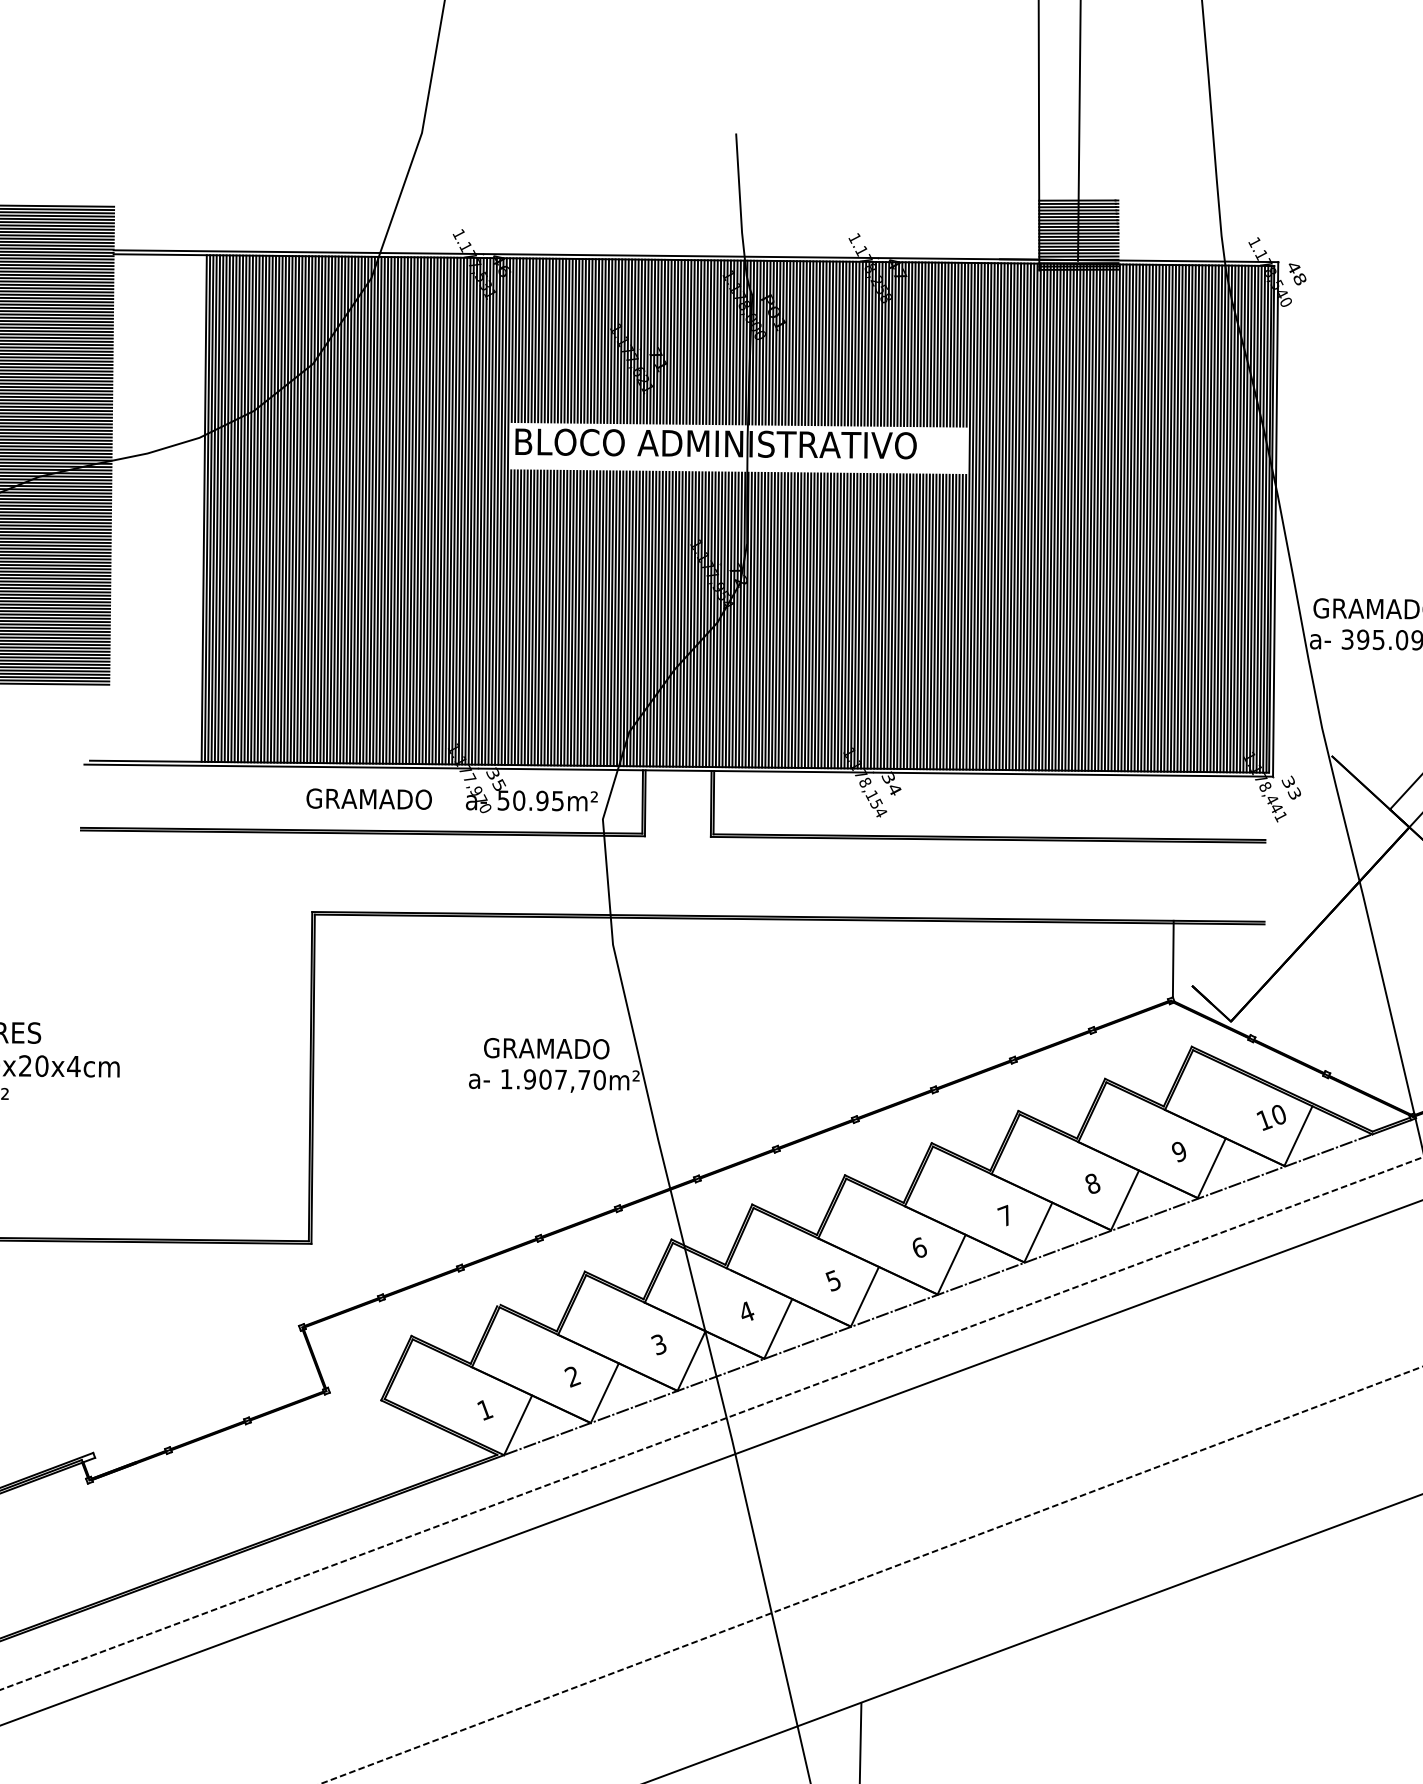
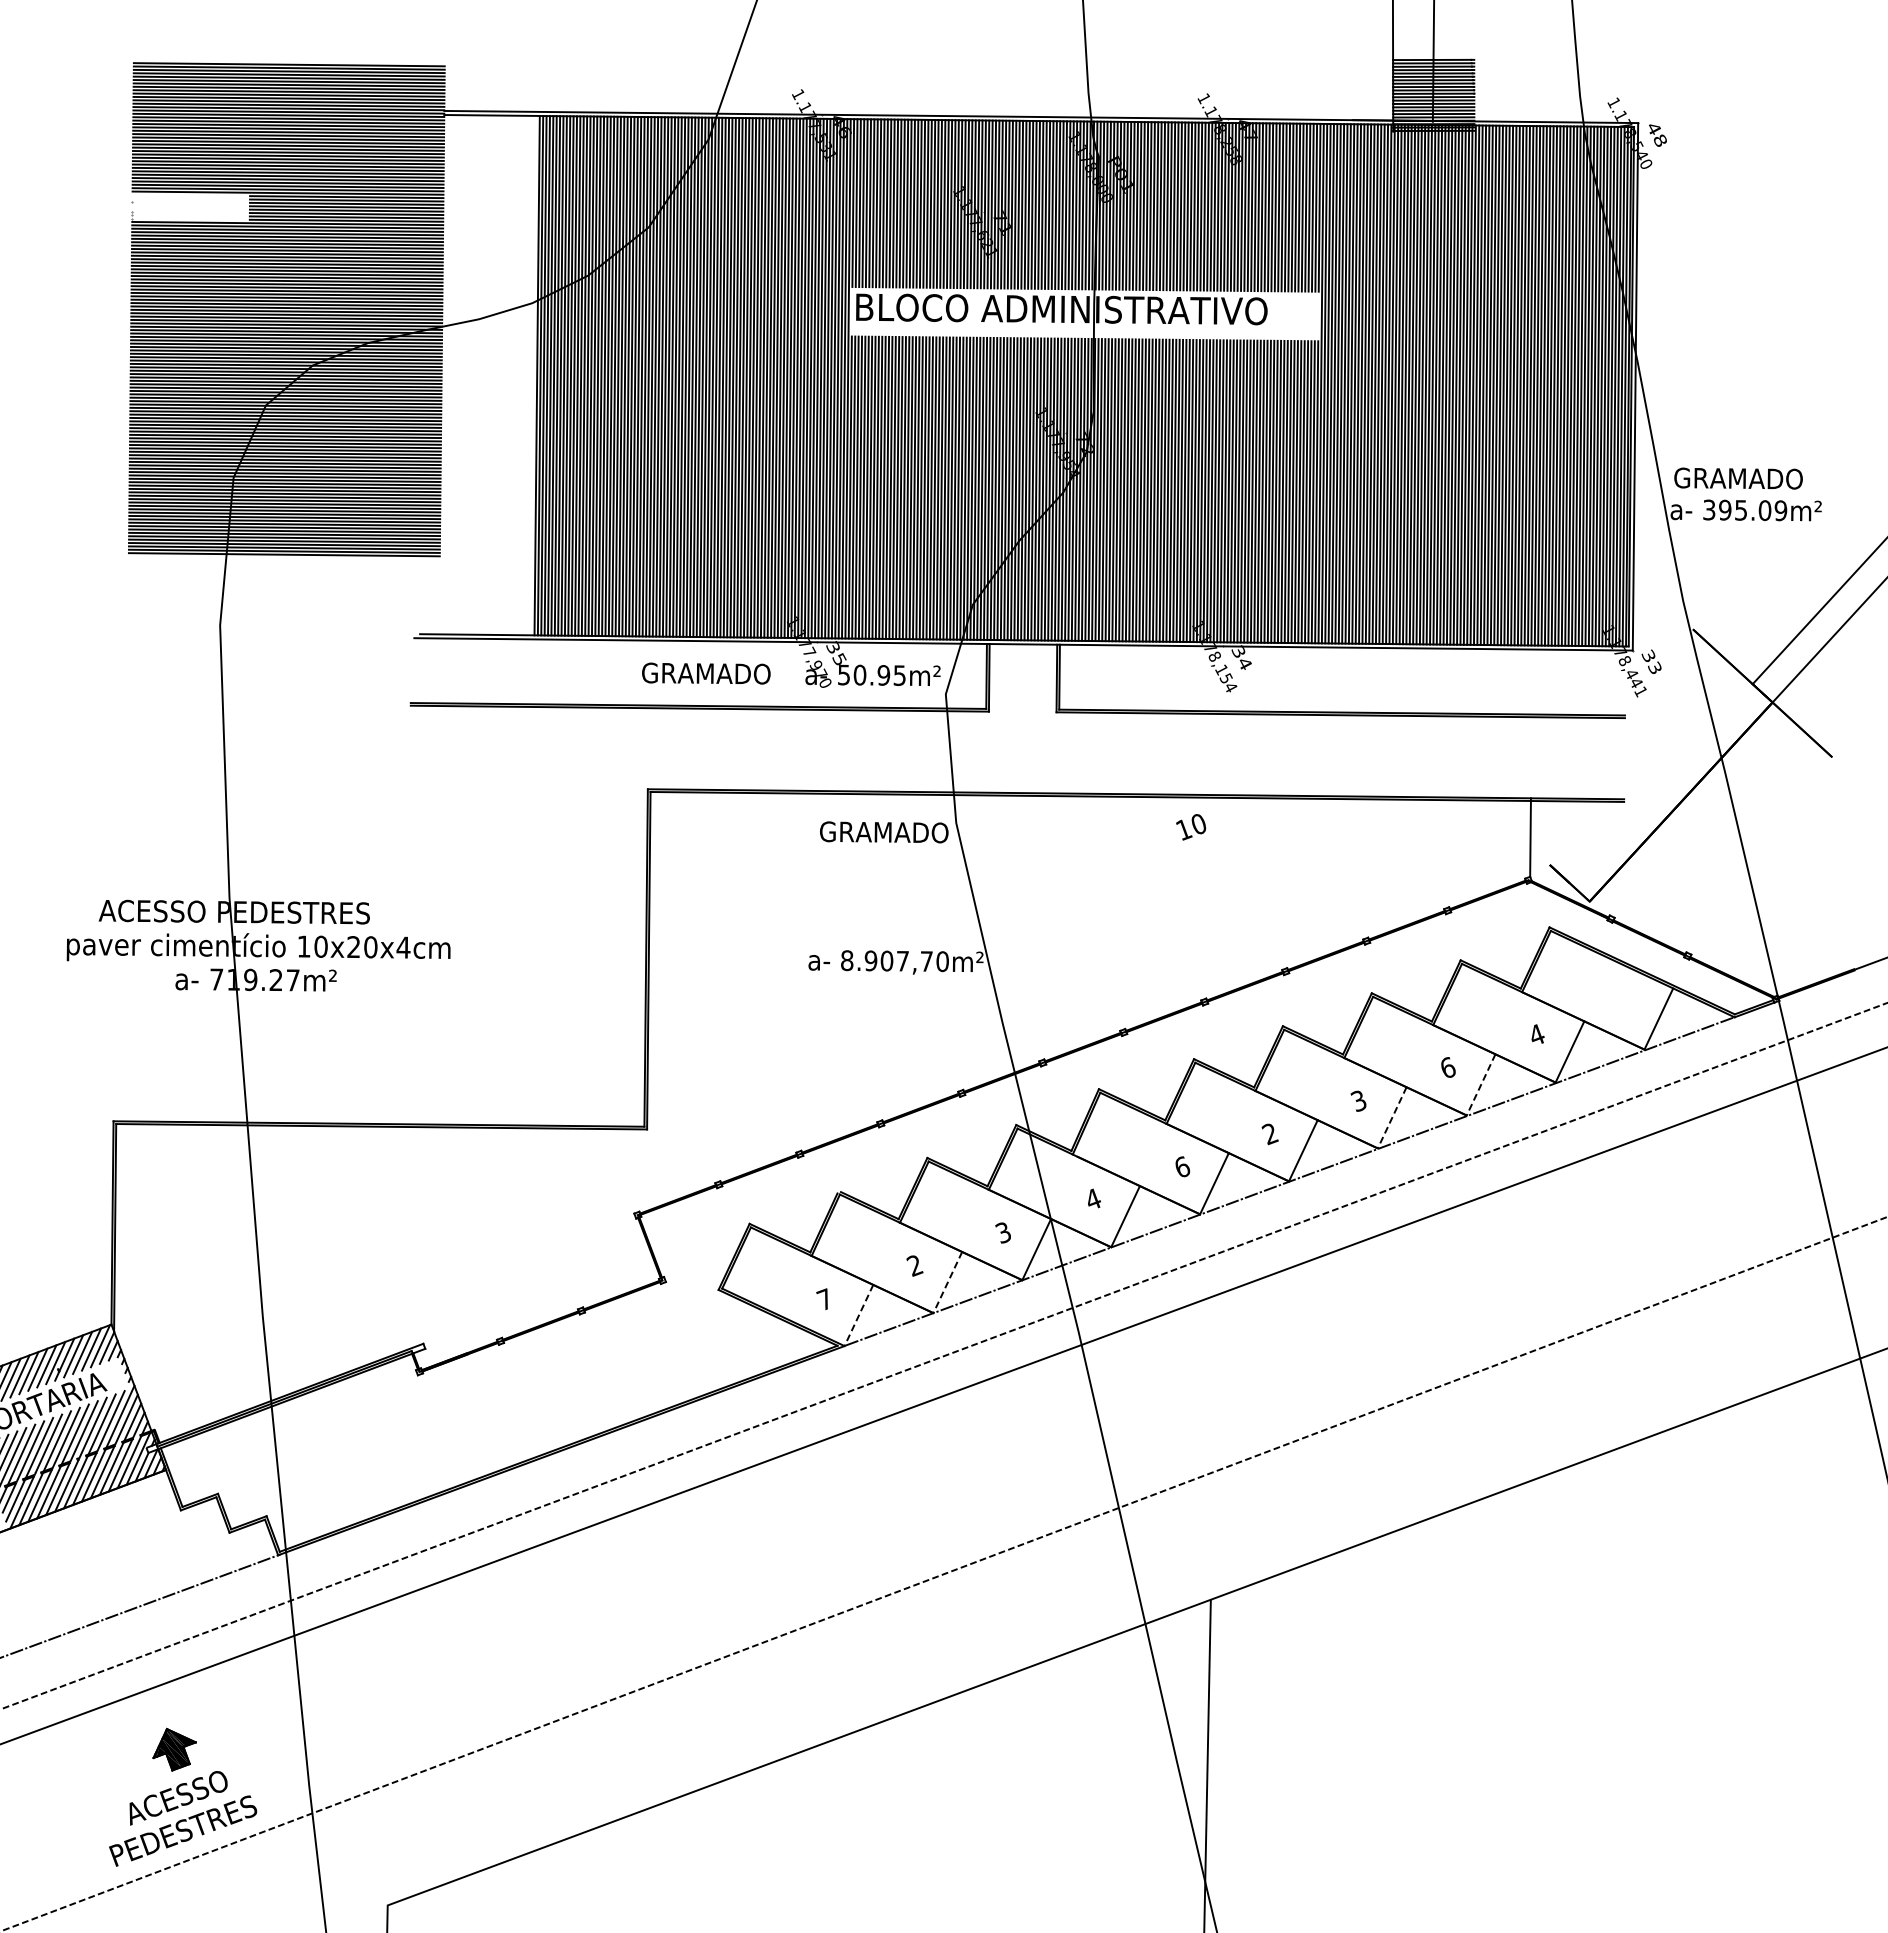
text: (546, 1048) -> (884, 832), moved
text: (506, 1079) -> (847, 960), 1.907,70m² -> 8.907,70m²
text: (1271, 1118) -> (1191, 827), moved
text: (1179, 1151) -> (1536, 1034), 9 -> 4
text: (1092, 1183) -> (1447, 1067), 8 -> 6
line: (1125, 1199) -> (1481, 1084), solid -> dashed
text: (1005, 1215) -> (1358, 1100), 7 -> 3
line: (1038, 1232) -> (1392, 1117), solid -> dashed
text: (918, 1247) -> (1269, 1133), 6 -> 2
text: (833, 1280) -> (1182, 1167), 5 -> 6
line: (604, 1393) -> (947, 1282), solid -> dashed
text: (484, 1409) -> (824, 1299), 1 -> 7
line: (517, 1425) -> (858, 1315), solid -> dashed

